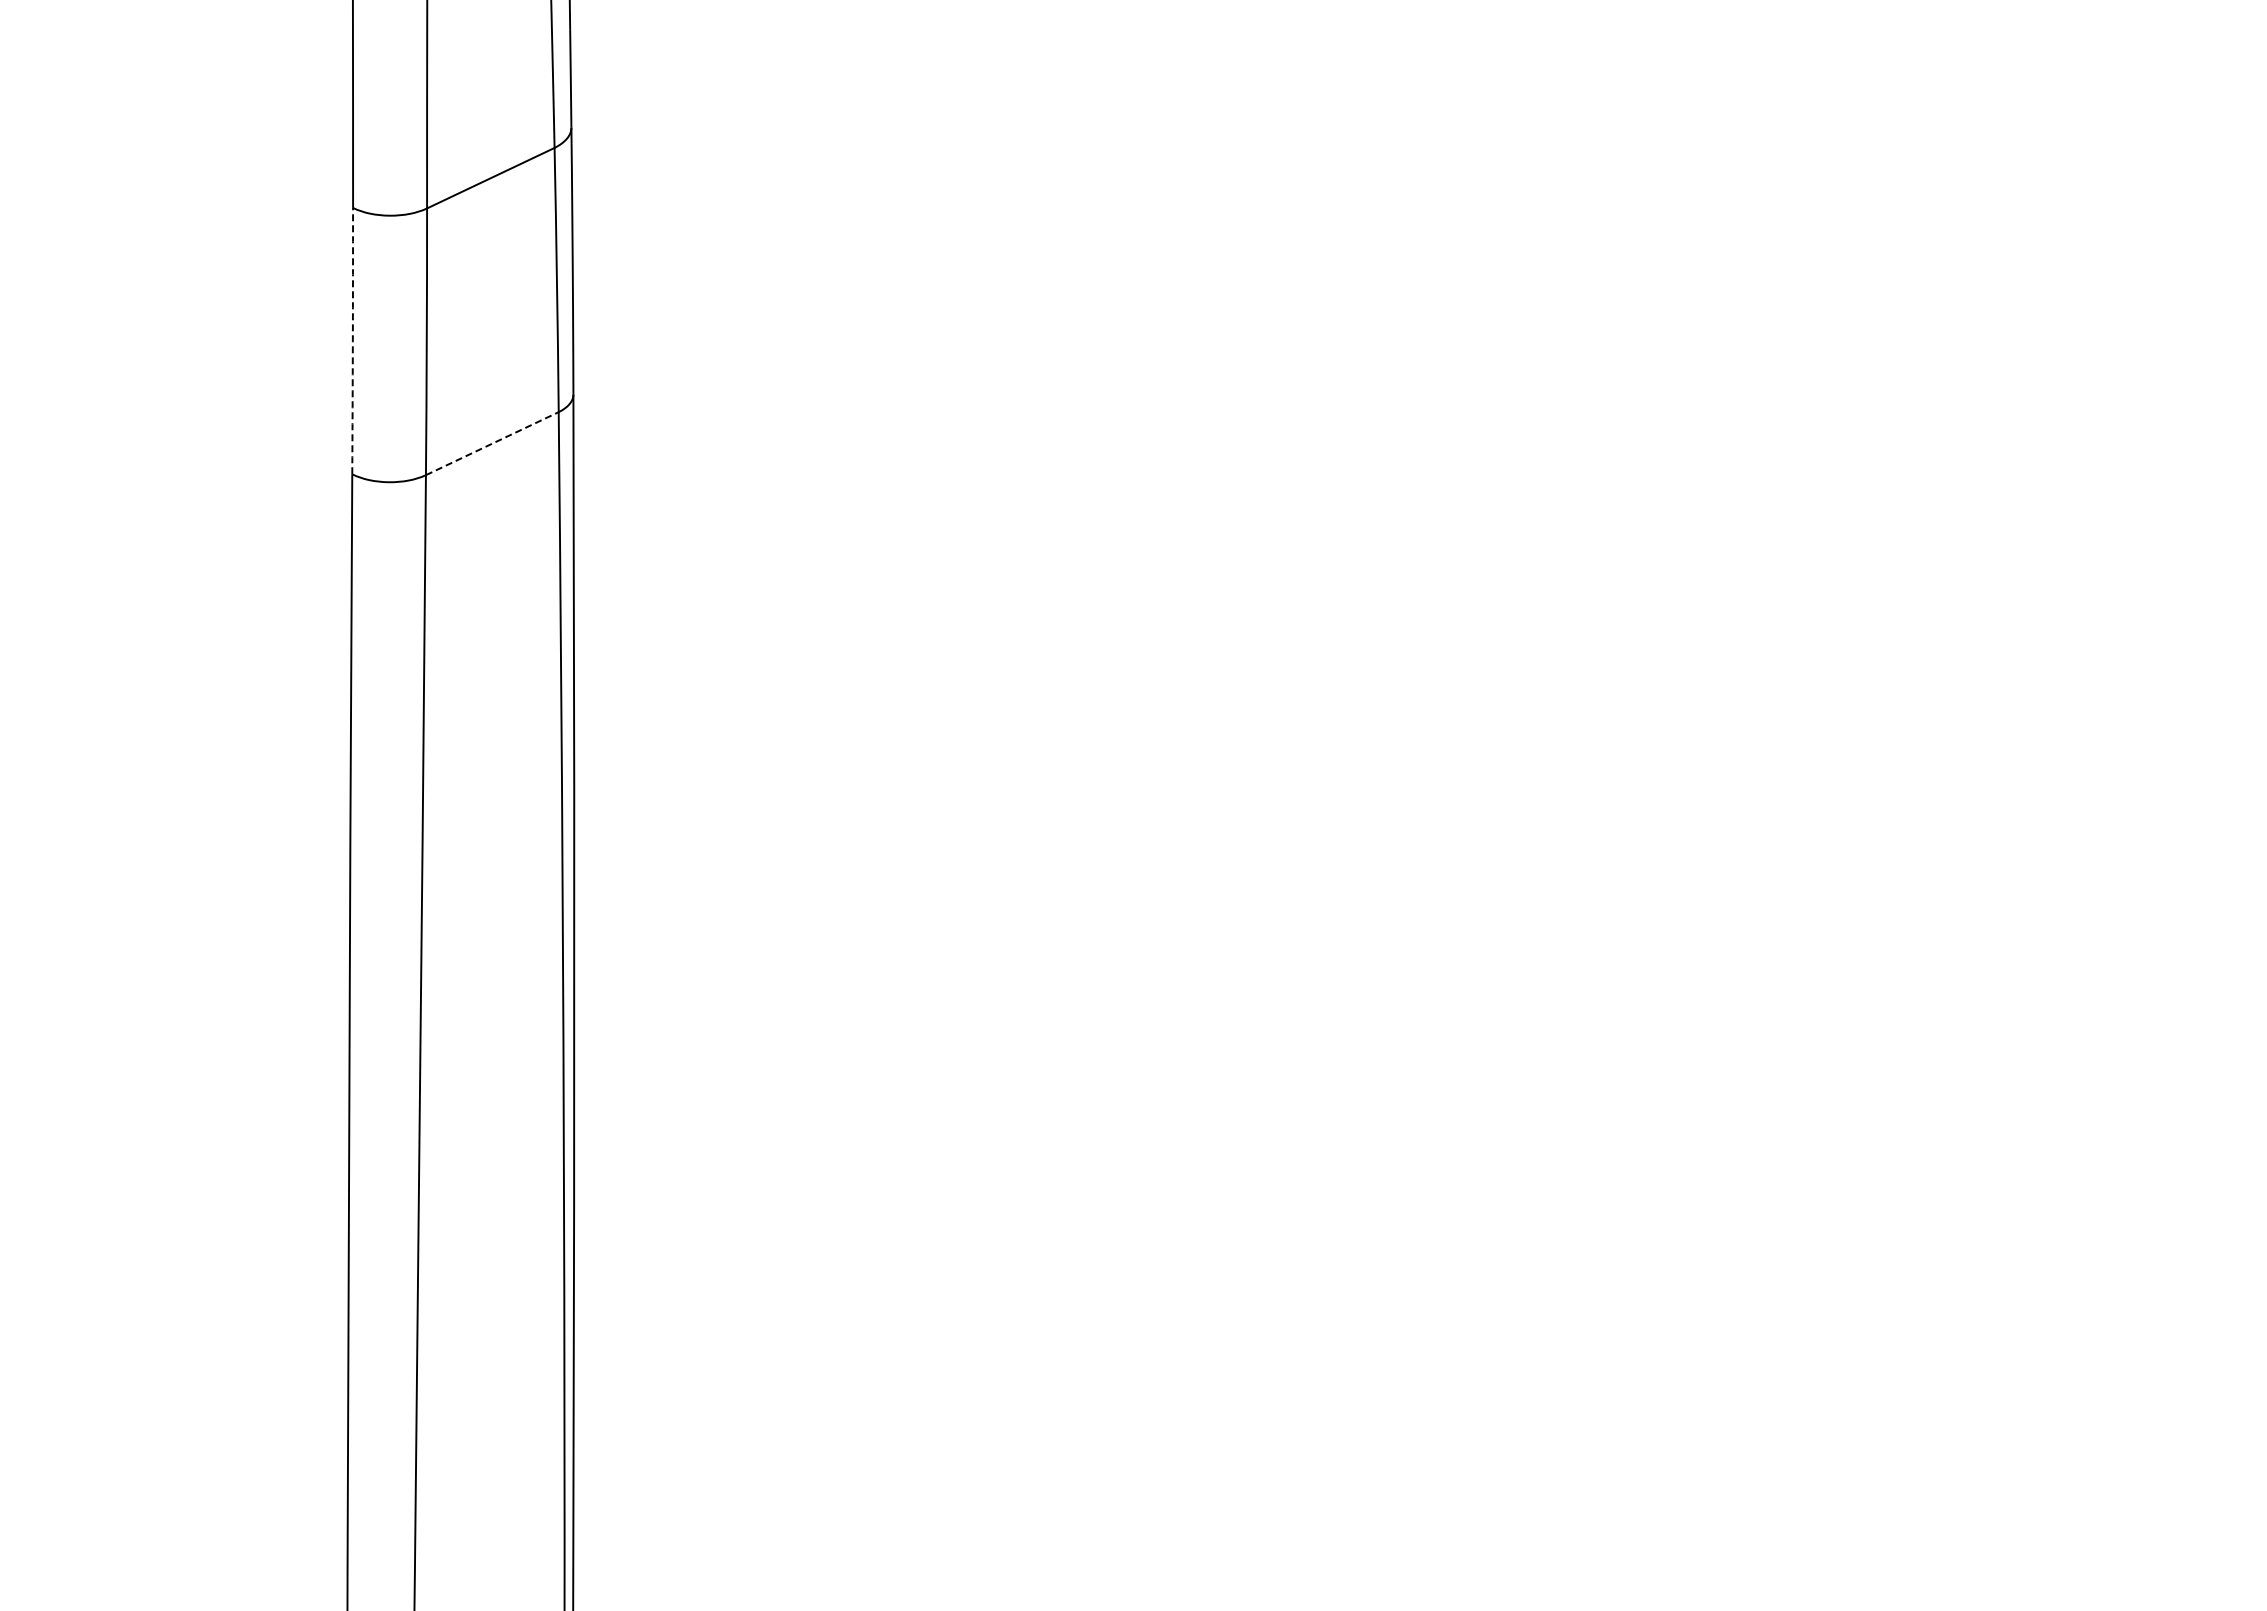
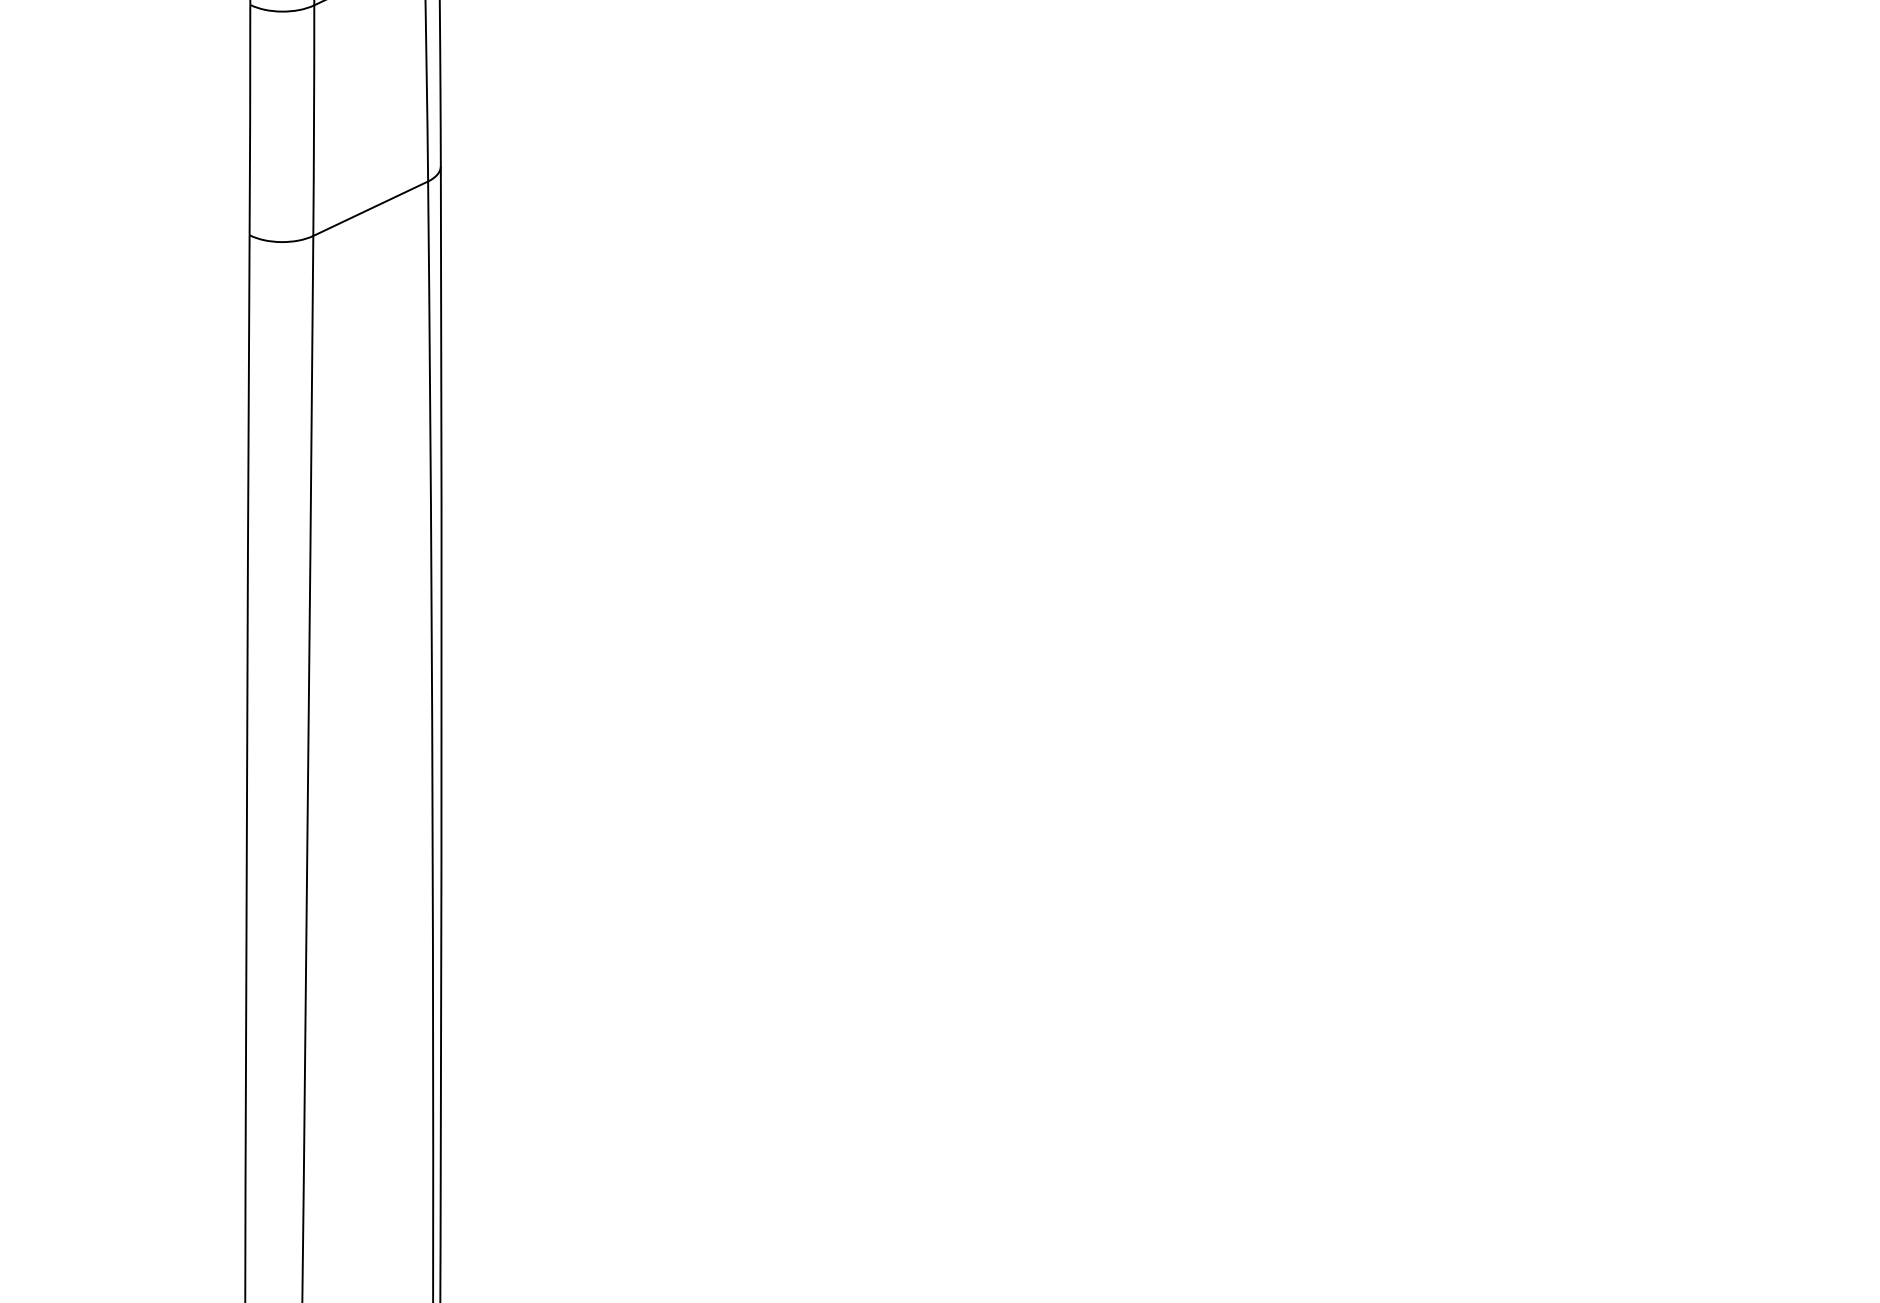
arc: (352, 341) -> (249, 120), dashed -> solid
line: (492, 443) -> (370, 208), dashed -> solid

